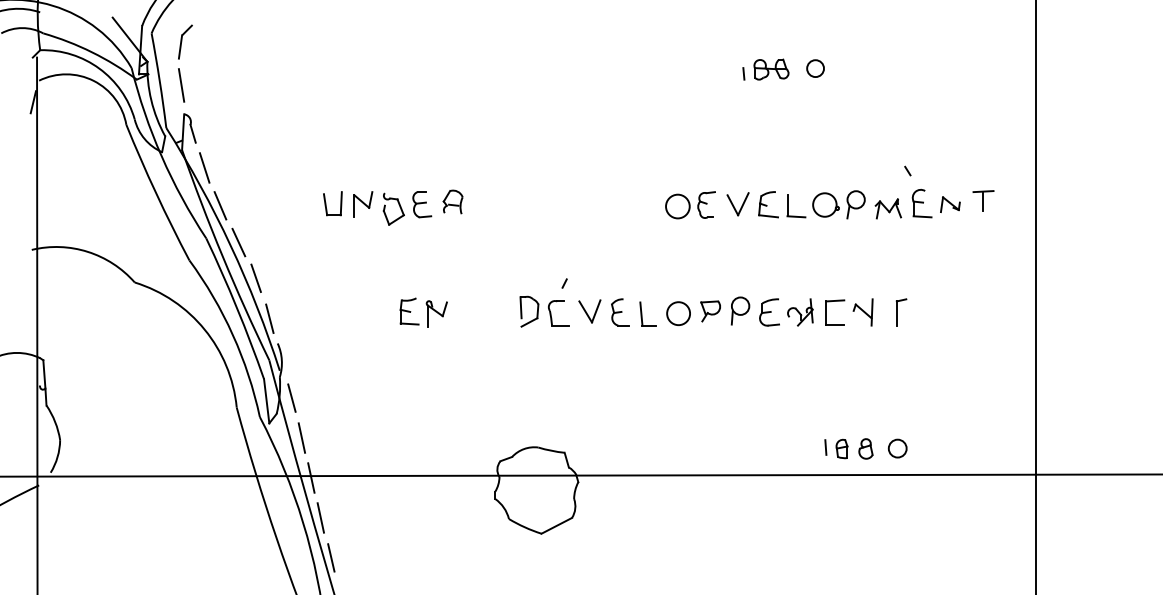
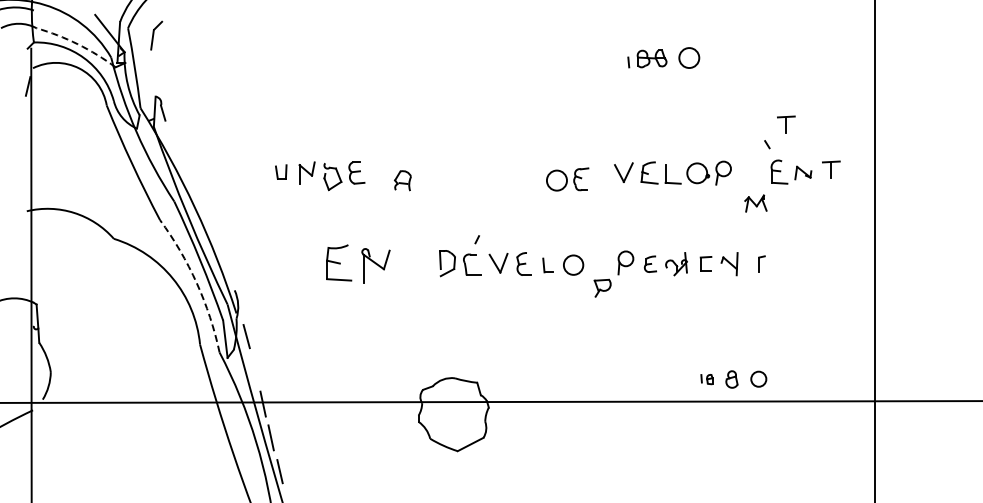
arc: (91, 52) -> (77, 44), solid -> dashed
circle: (815, 67) -> (689, 57), size x1.4
line: (181, 85) -> (153, 72), removed
part: (930, 147) -> (786, 124), added
line: (204, 167) -> (172, 141), removed
part: (452, 201) -> (402, 180), moved
part: (331, 202) -> (280, 171), size x0.7
line: (220, 205) -> (186, 173), removed
part: (690, 205) -> (567, 179), moved
part: (887, 208) -> (755, 203), moved
line: (238, 241) -> (201, 204), removed
line: (256, 277) -> (216, 234), removed
part: (710, 310) -> (602, 287), moved
part: (422, 311) -> (357, 263), size x1.6
part: (834, 311) -> (705, 263), size x0.7
part: (900, 311) -> (761, 263), size x0.7
part: (769, 312) -> (650, 264), size x0.7
part: (647, 314) -> (547, 265), size x0.7
line: (269, 318) -> (227, 269), removed
arc: (232, 335) -> (196, 283), solid -> dashed
line: (301, 437) -> (254, 369), removed
part: (835, 448) -> (706, 379), size x0.6

